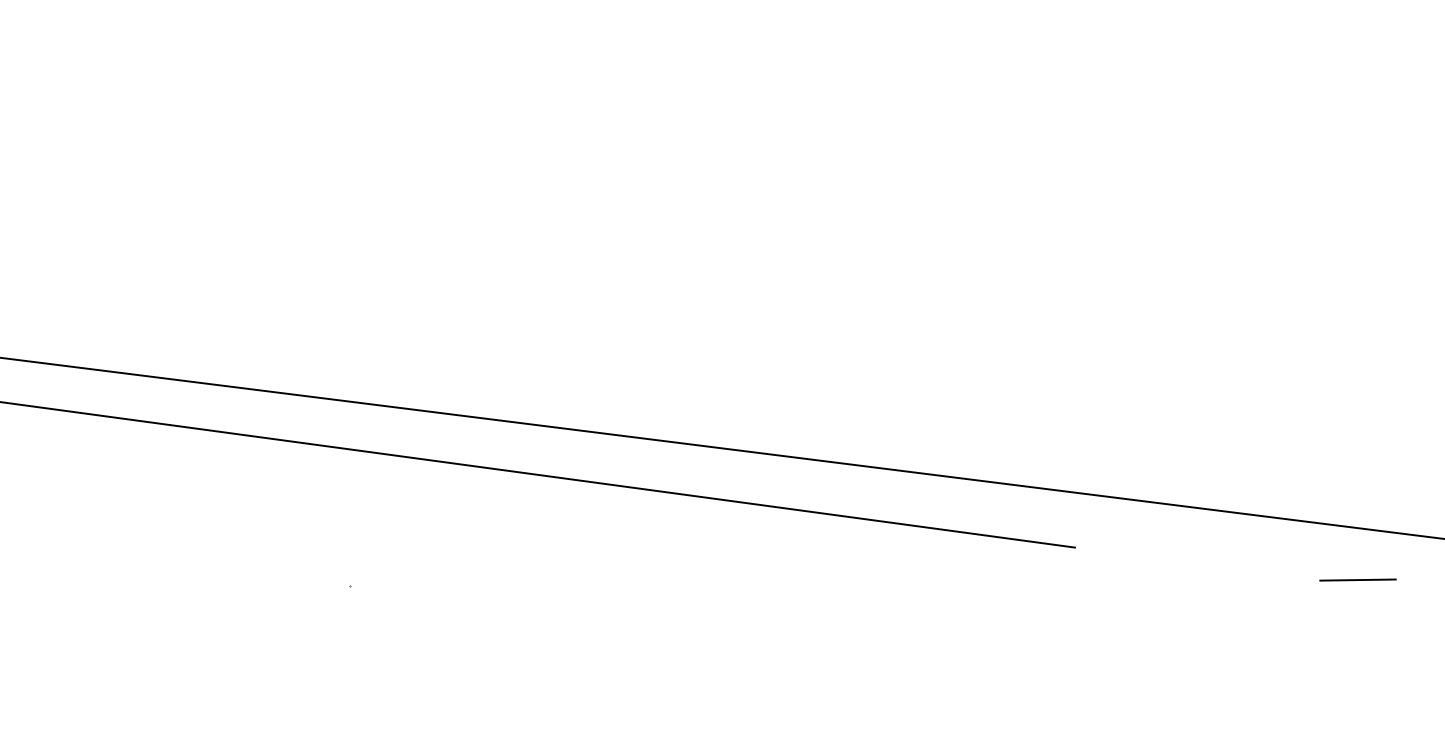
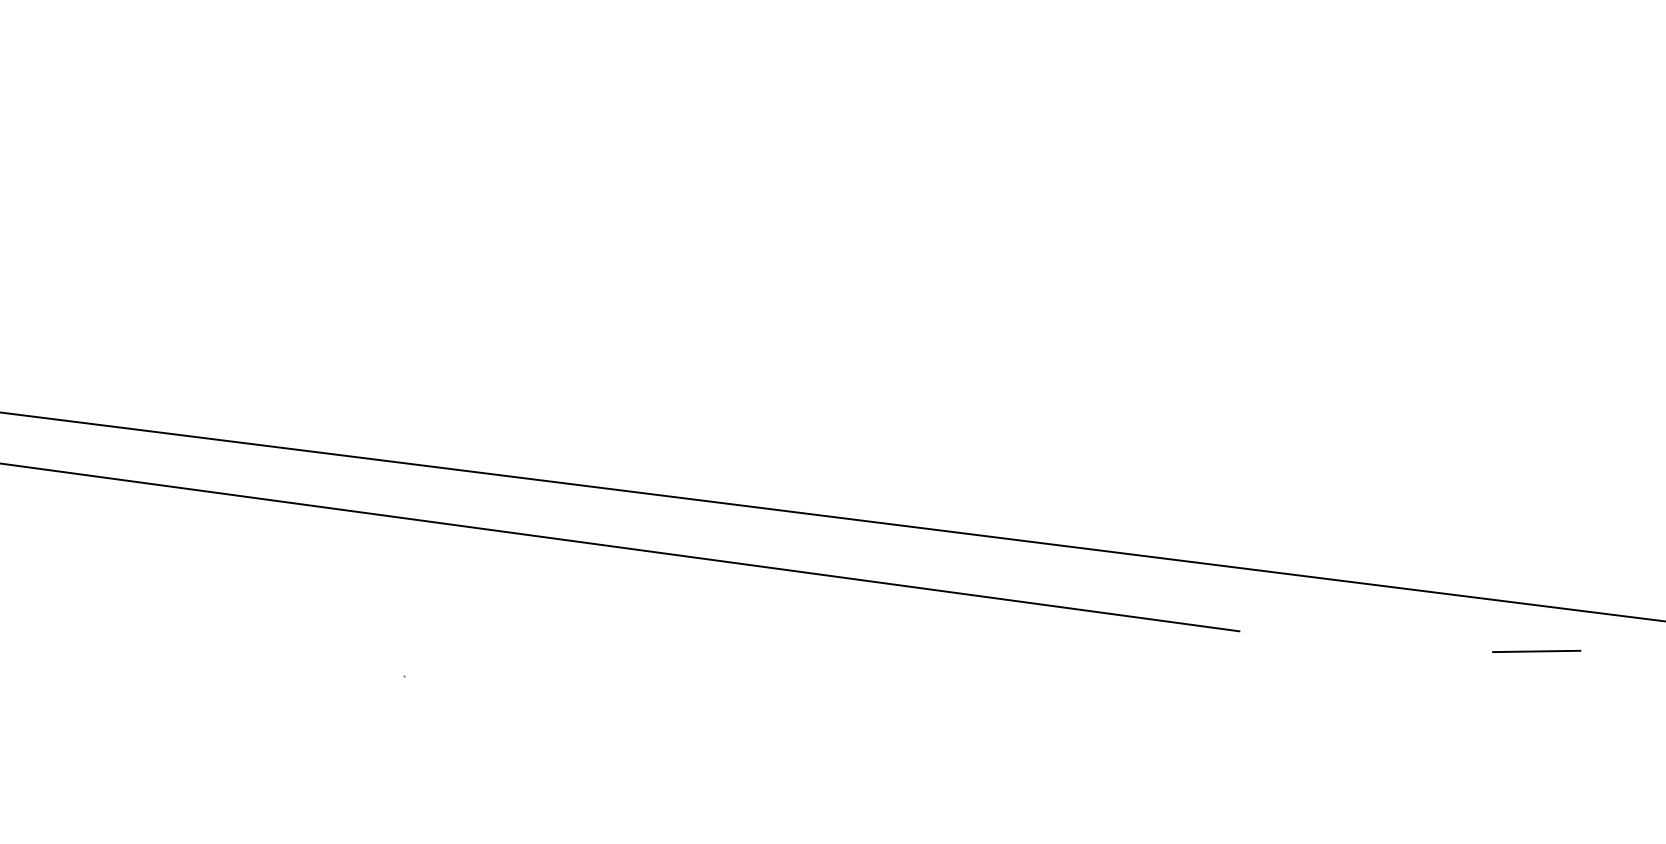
line: (1357, 579) -> (1536, 650), moved

